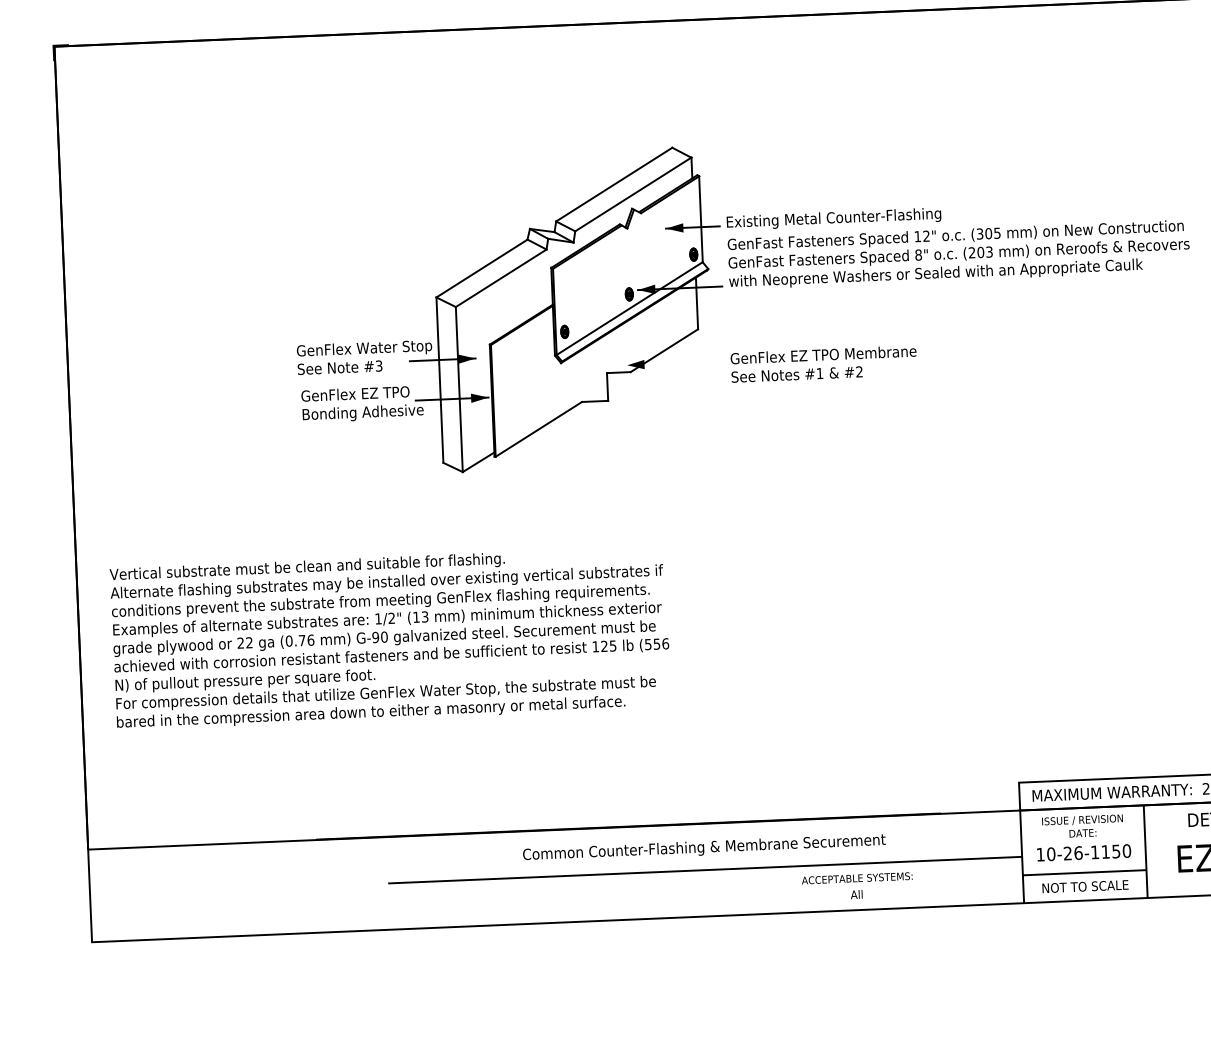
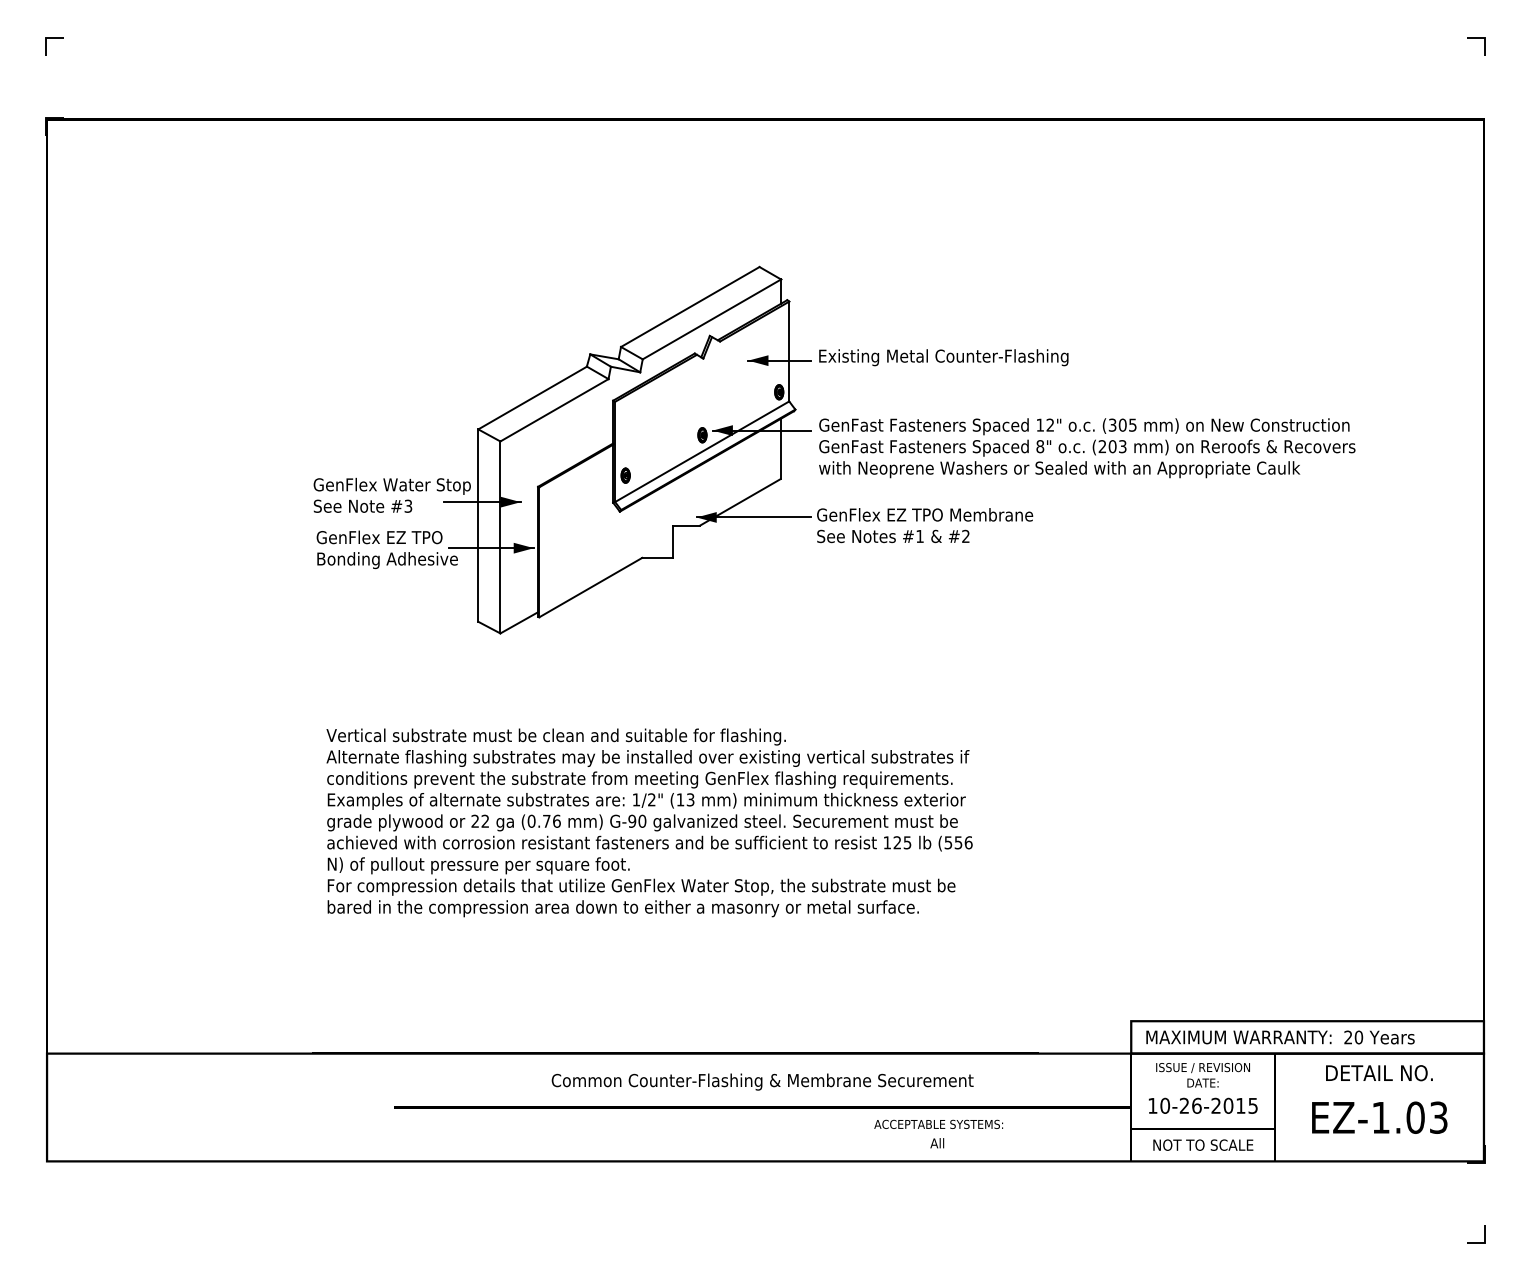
text: (959, 254) -> (1087, 448), moved
line: (676, 363) -> (753, 517), added
text: (390, 637) -> (649, 822), moved
text: (1110, 851) -> (1234, 1105), 10-26-1150 -> 10-26-2015

